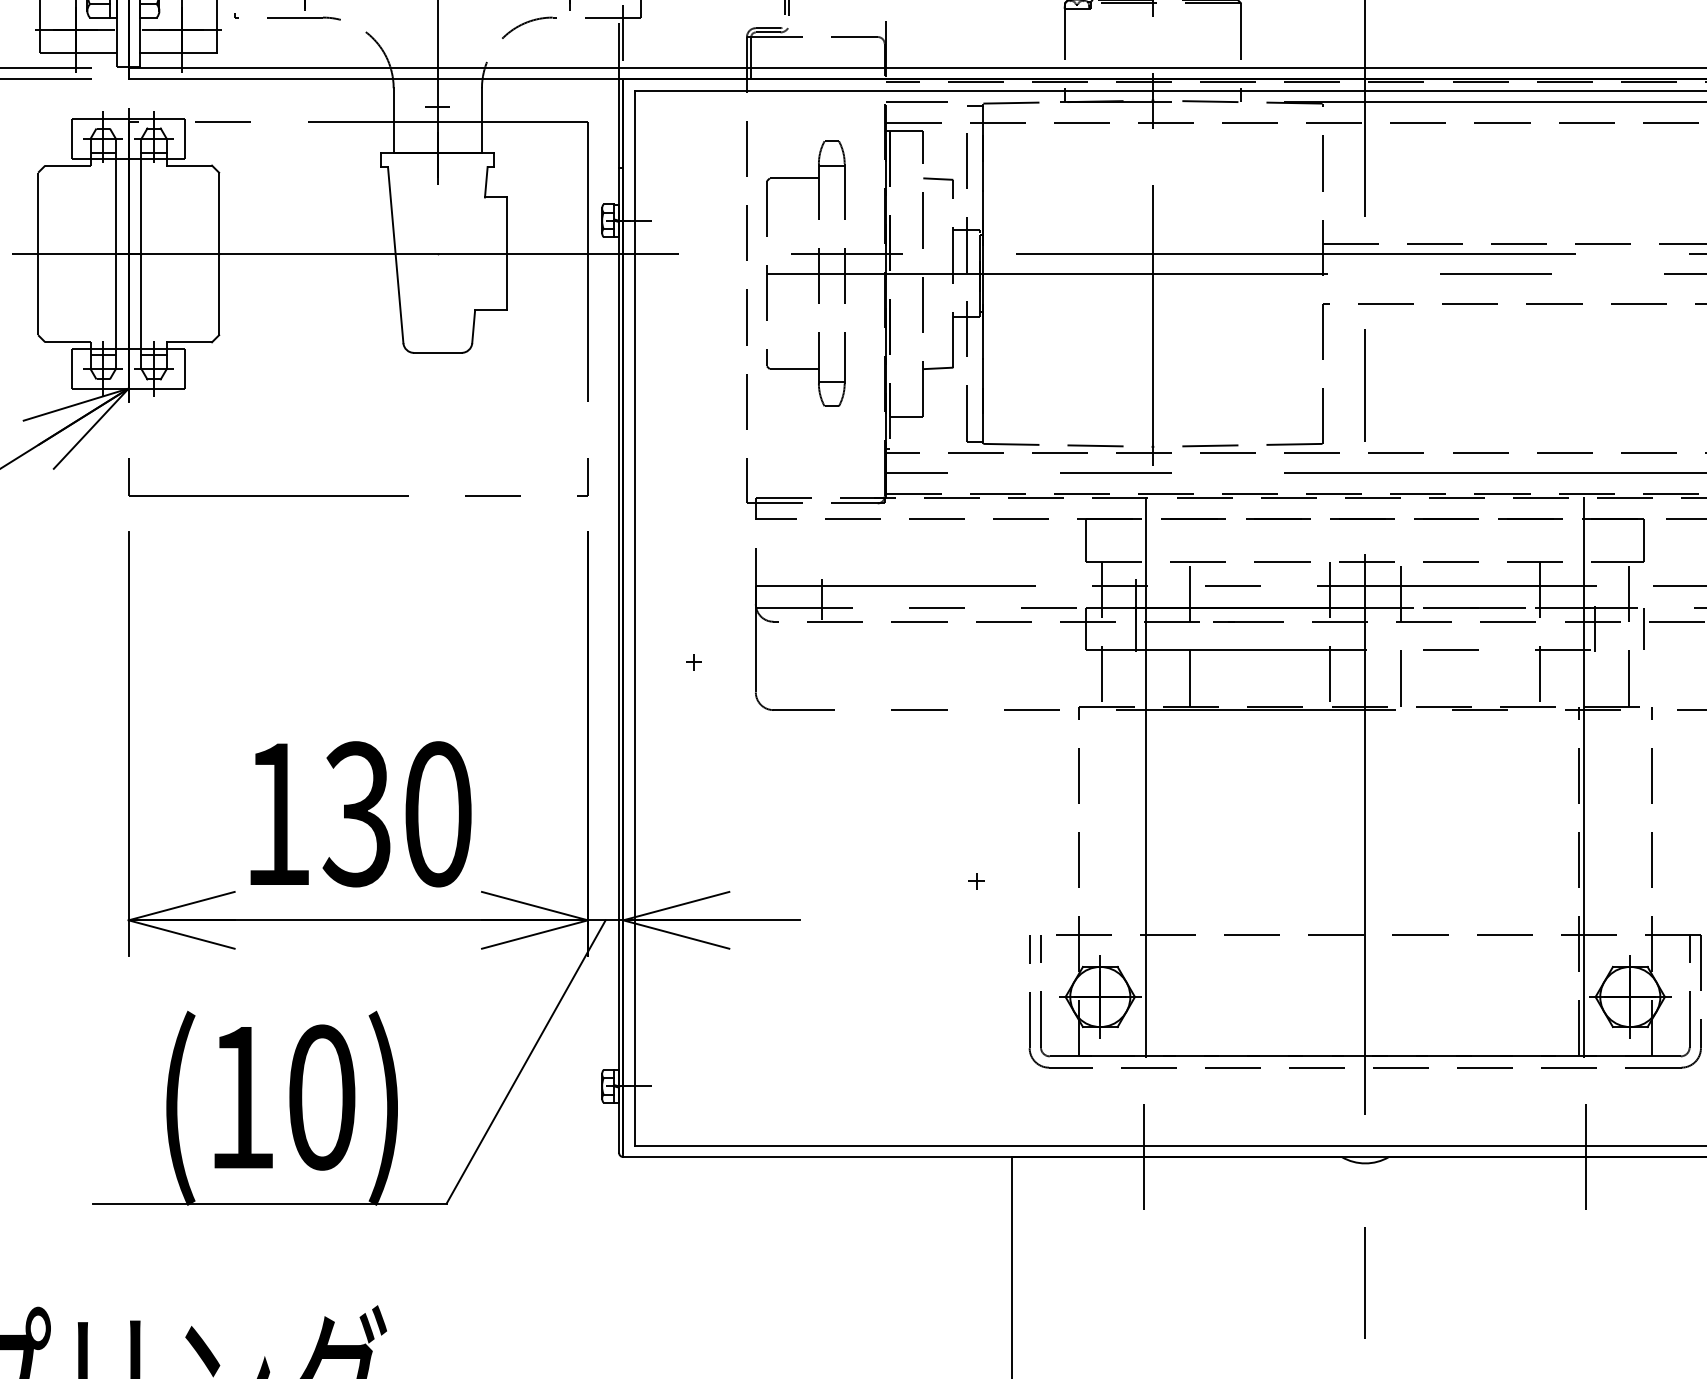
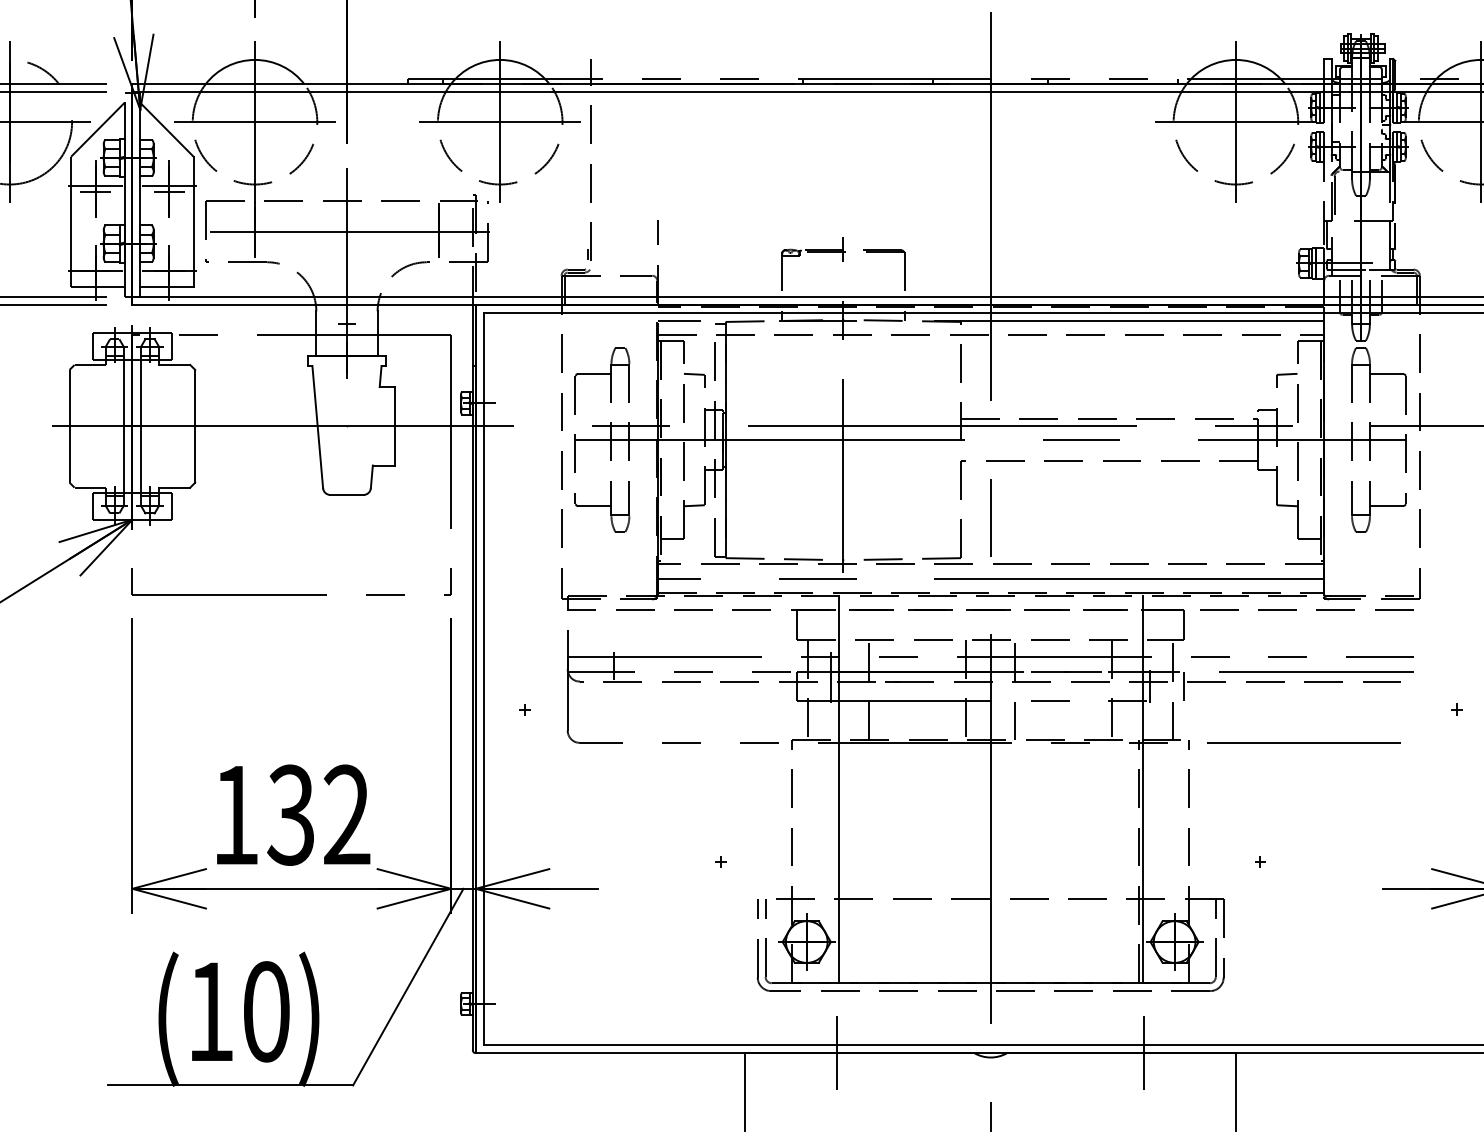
text: (437, 813) -> (346, 814), 130 -> 132

